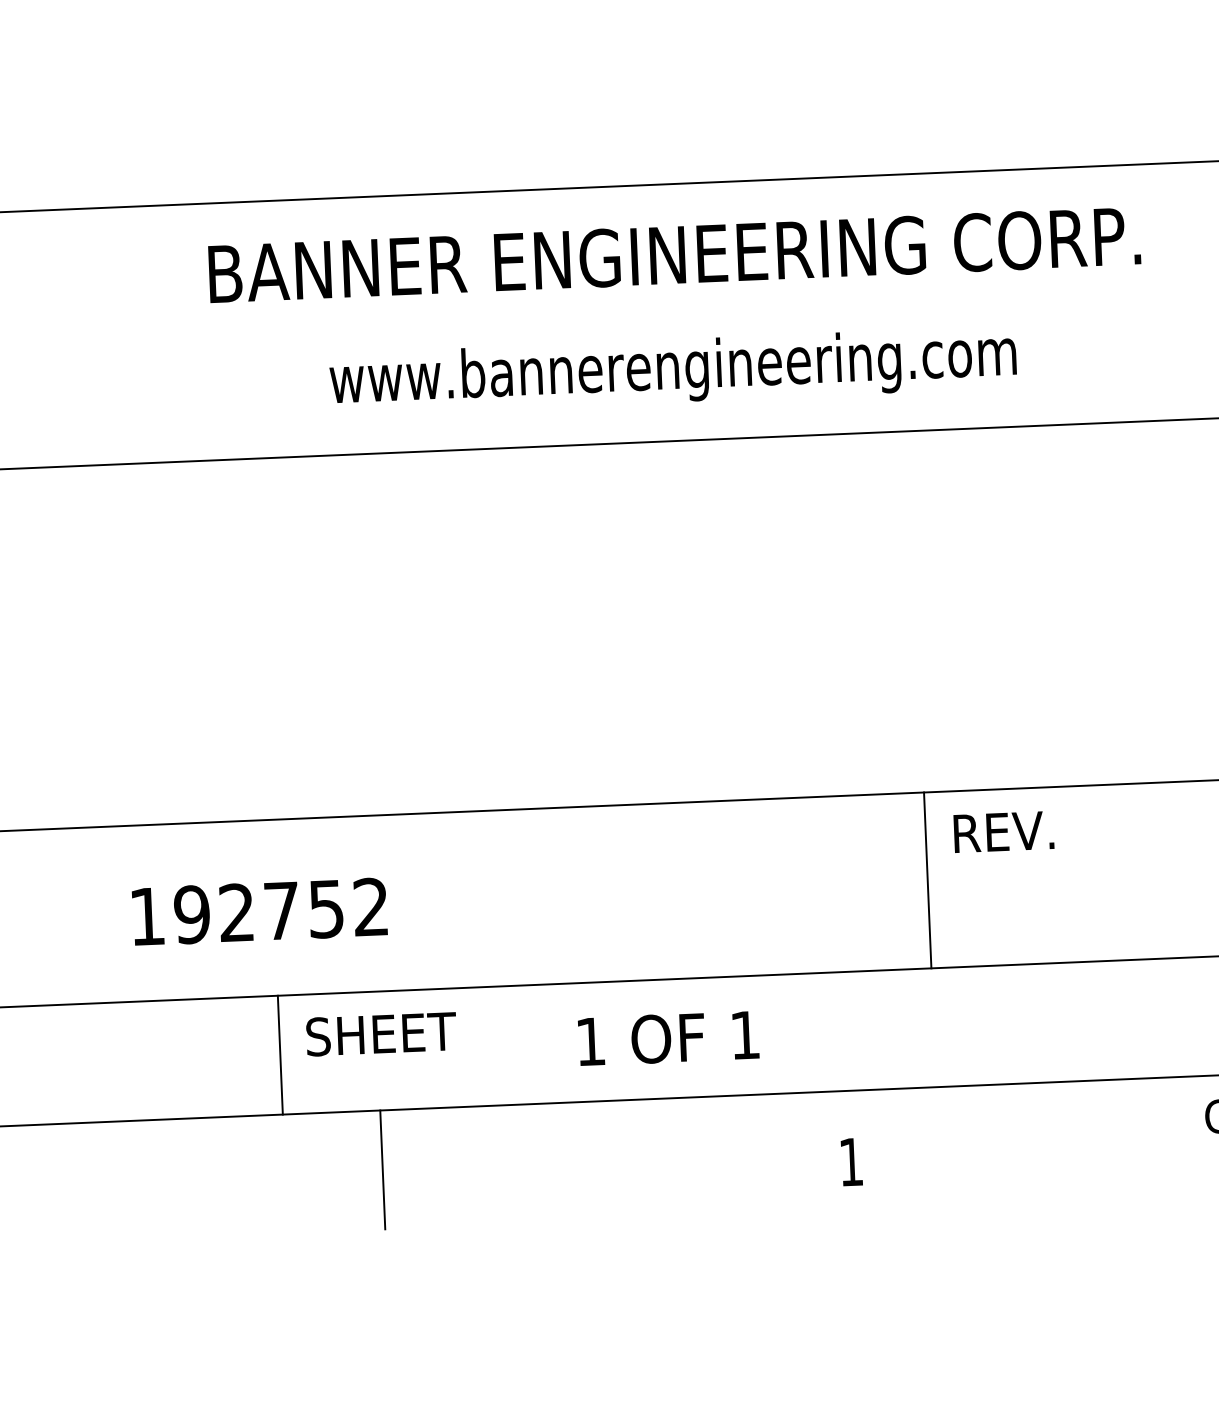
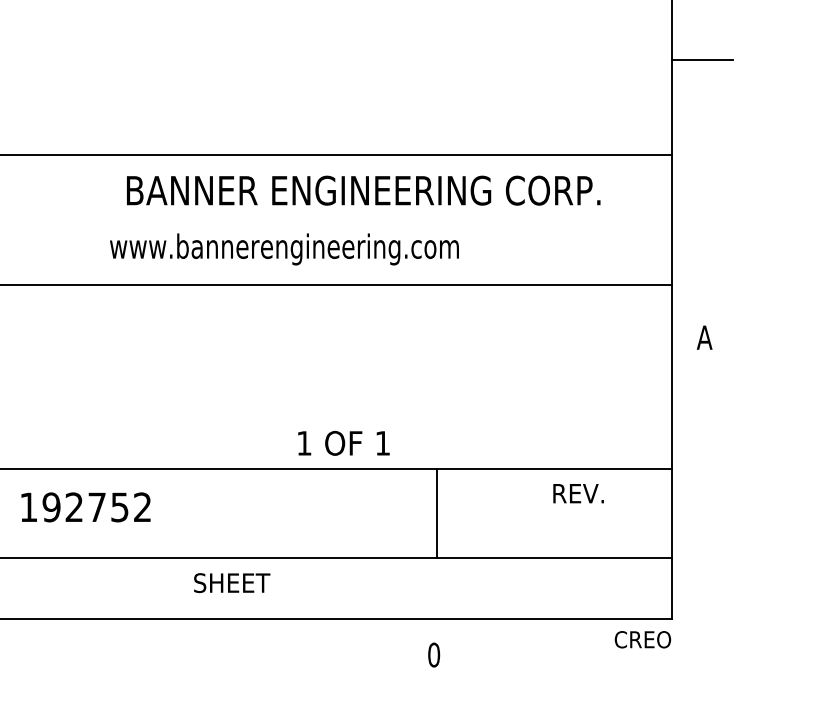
text: (673, 371) -> (284, 249), moved
text: (1003, 831) -> (578, 493), moved
line: (926, 880) -> (436, 513), moved
text: (258, 912) -> (85, 507), moved
text: (382, 1034) -> (232, 583), moved
text: (667, 1038) -> (343, 443), moved
line: (280, 1055) -> (146, 588), removed
text: (852, 1161) -> (434, 654), 1 -> 0
line: (381, 1168) -> (195, 648), removed

